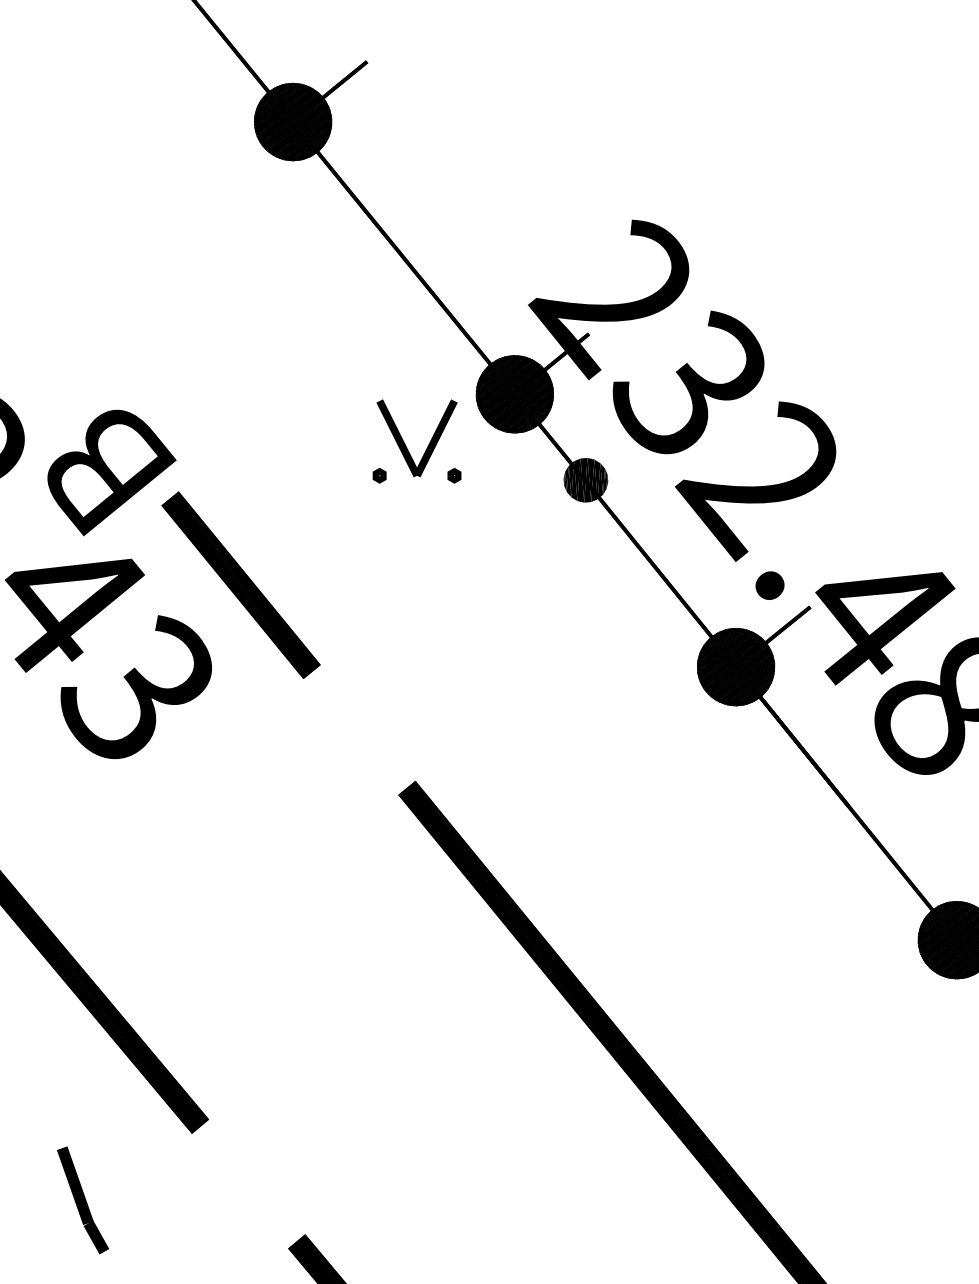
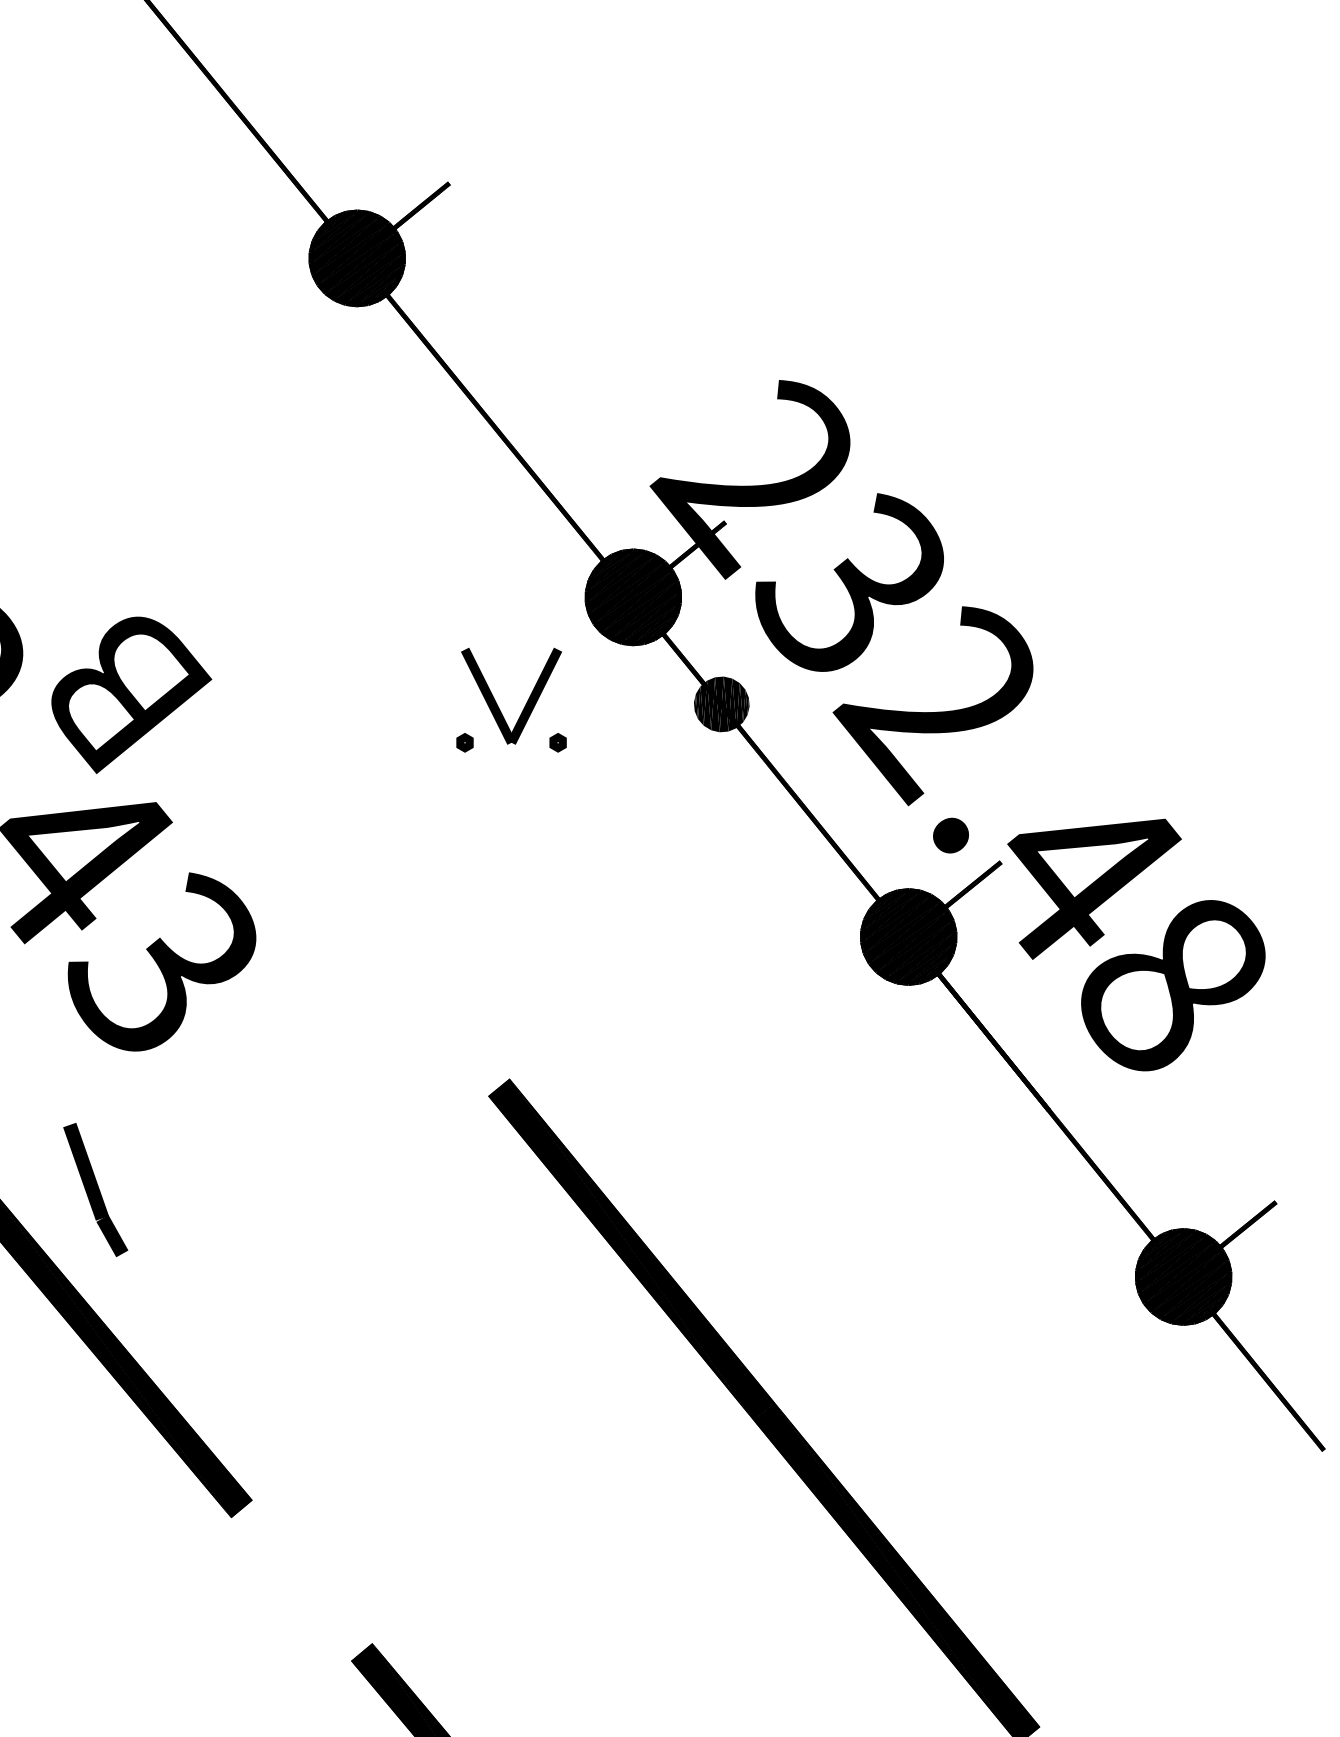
part: (406, 445) -> (498, 705), moved
part: (241, 584) -> (292, 834), removed
part: (82, 1200) -> (95, 1190), moved

